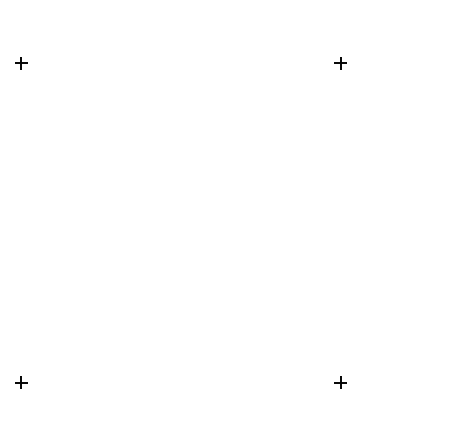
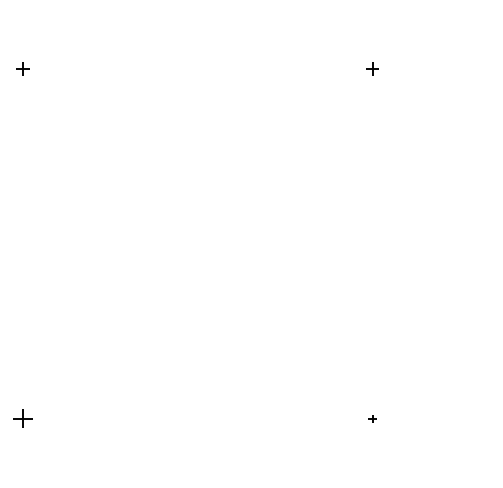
part: (20, 382) -> (22, 418), size x1.4
part: (340, 382) -> (372, 418), size x0.6

